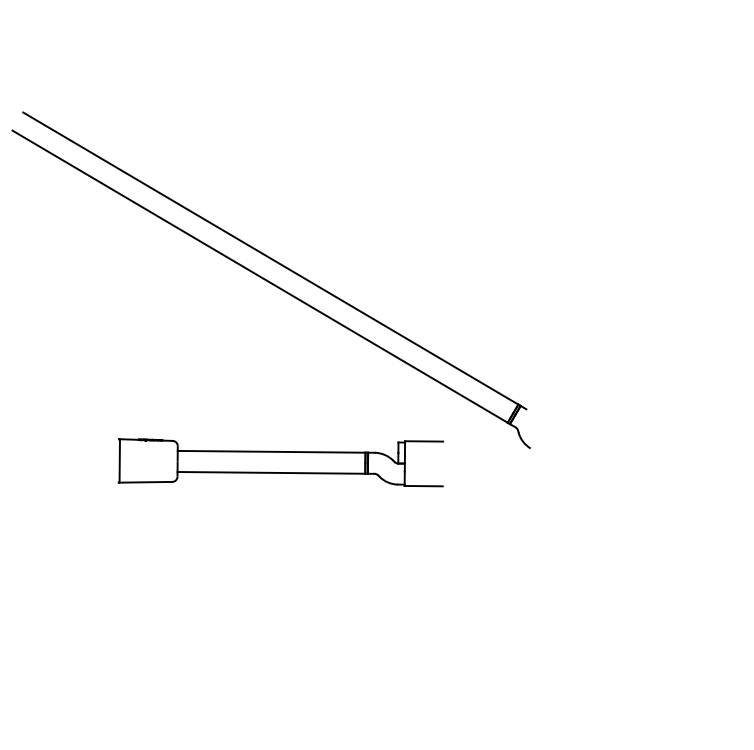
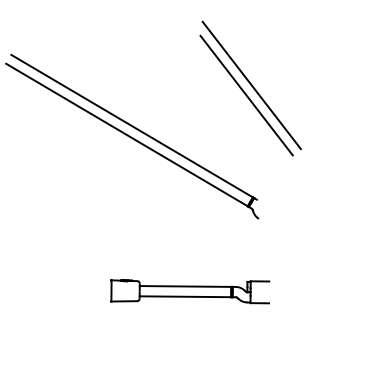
line: (515, 175) -> (251, 85), added
line: (505, 195) -> (246, 95), added
part: (281, 462) -> (190, 291), moved

